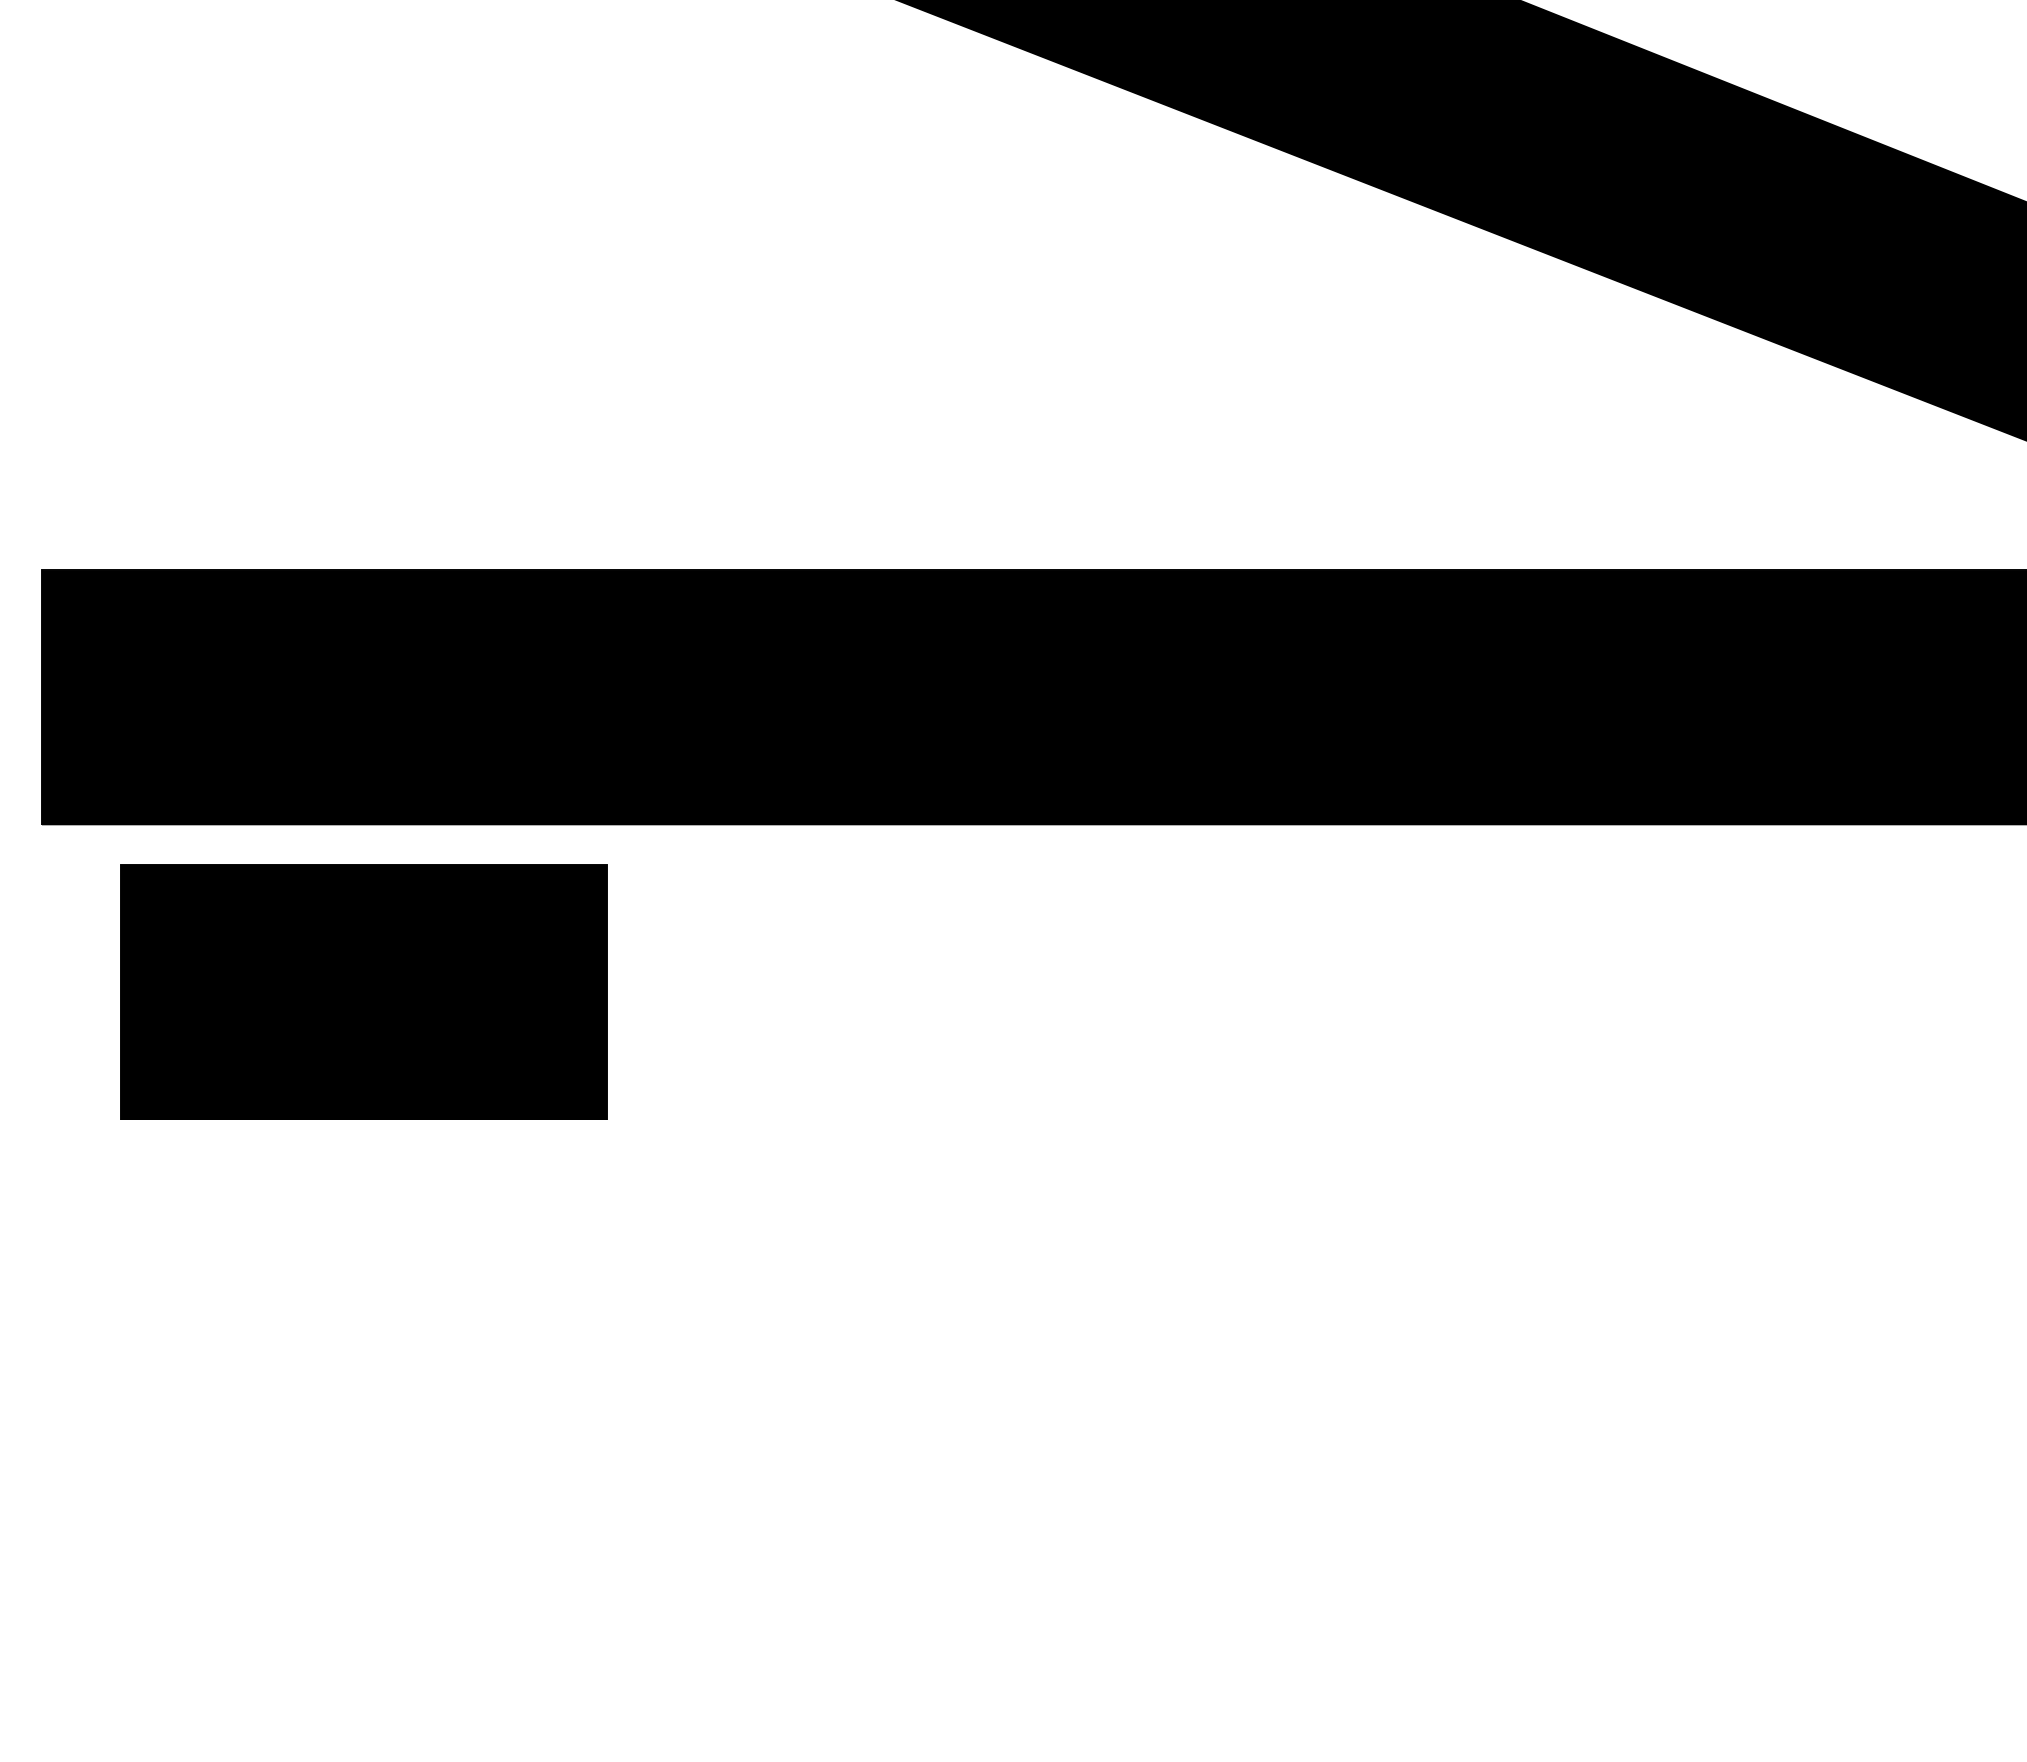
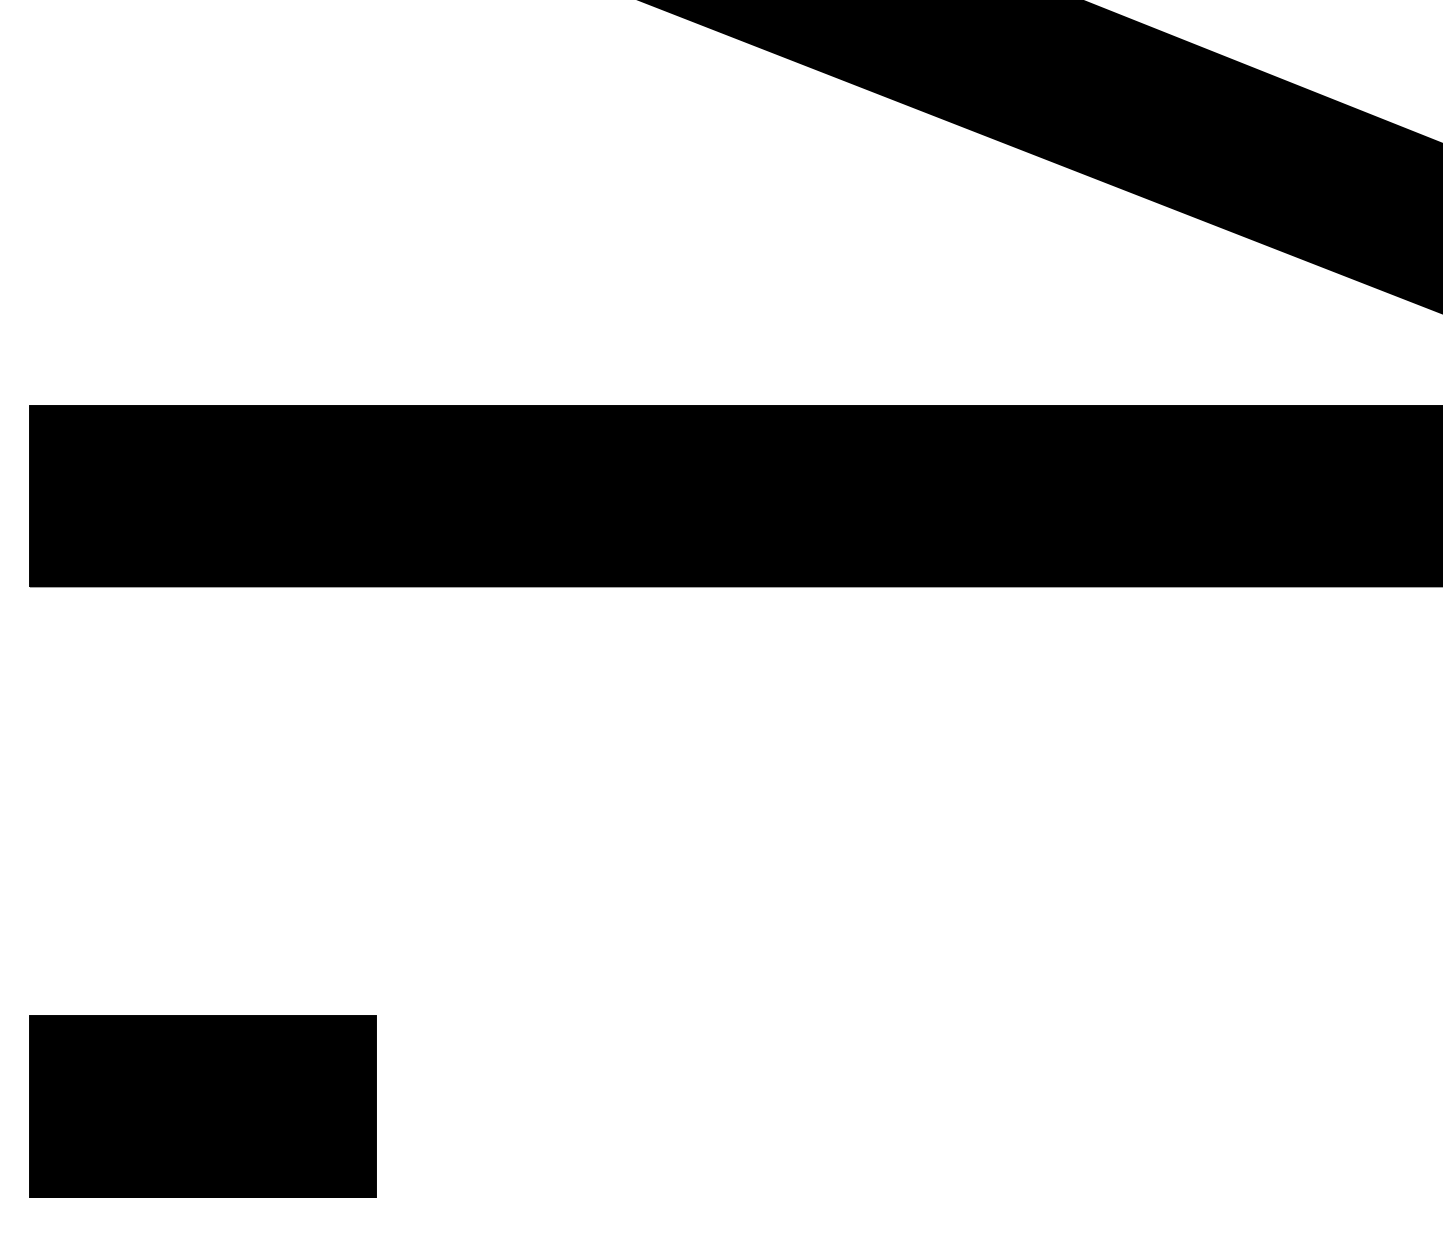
part: (363, 991) -> (202, 1106), moved

